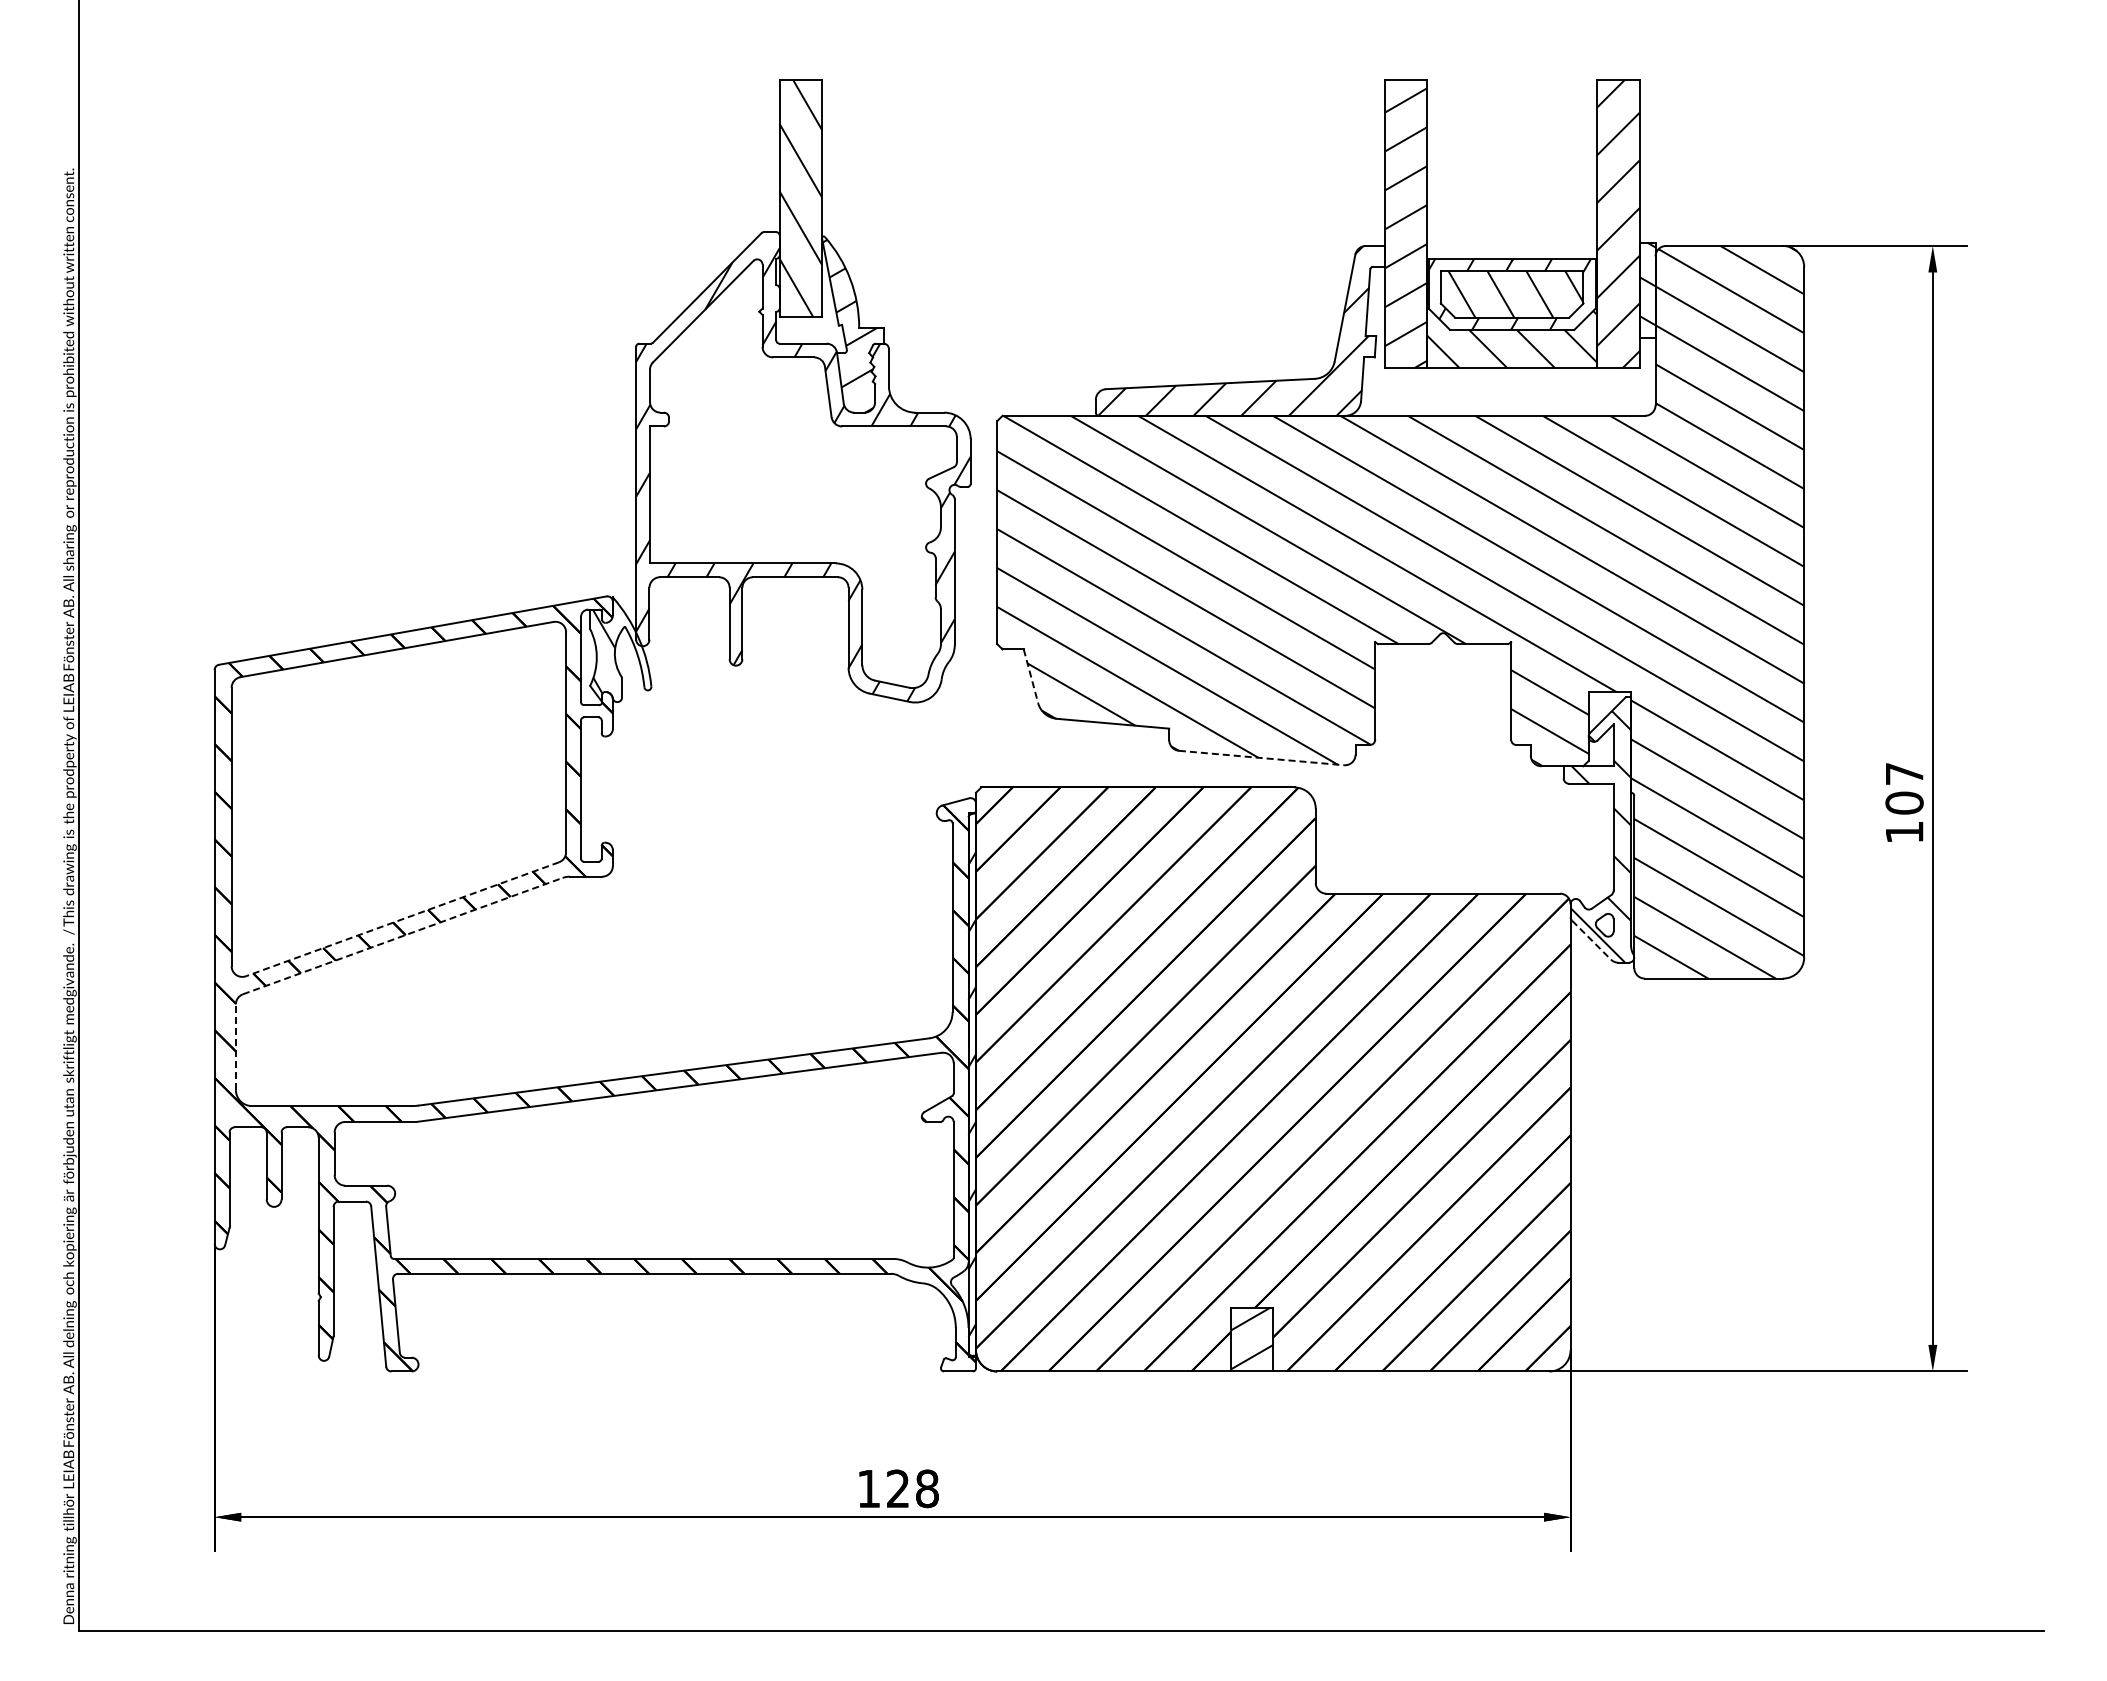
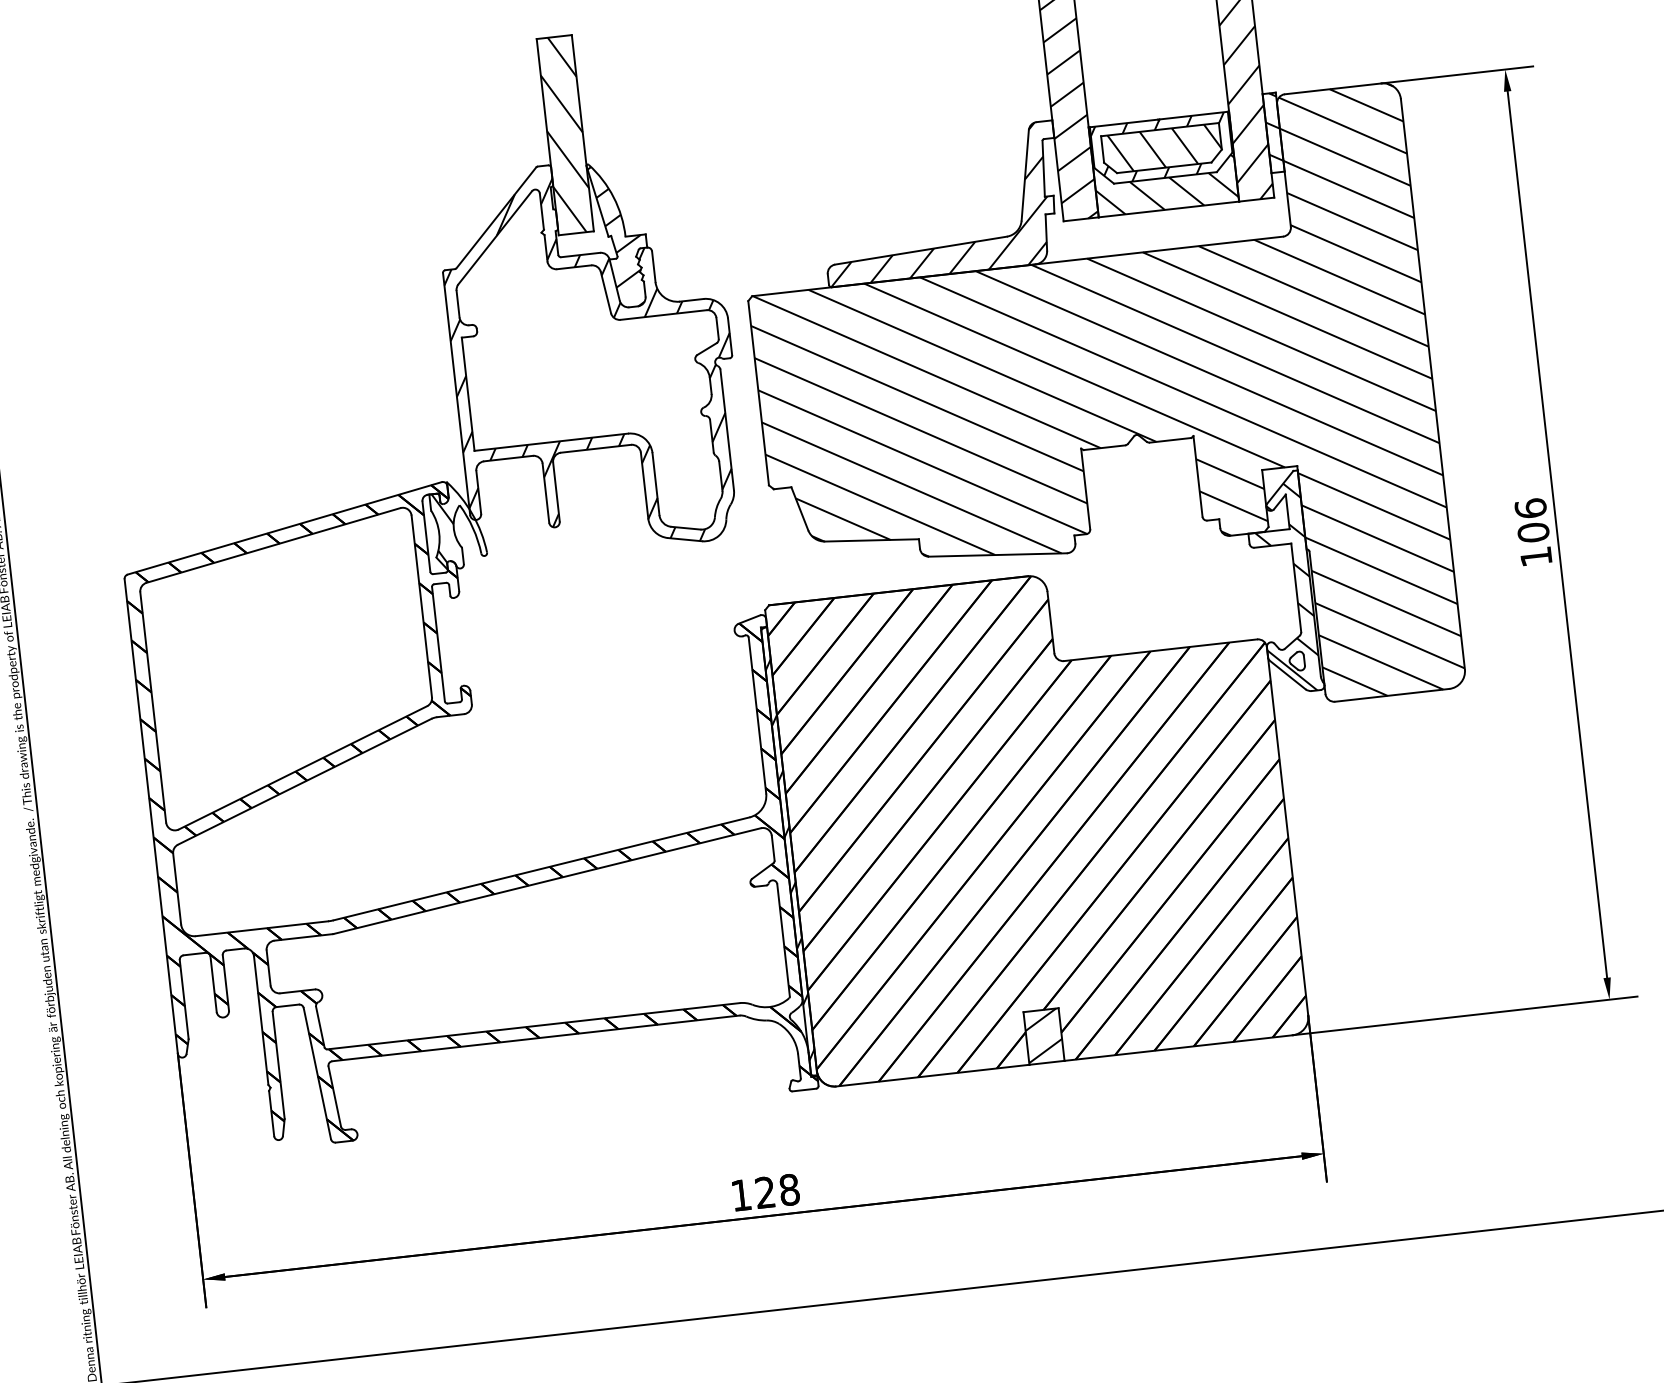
line: (1030, 676) -> (799, 509), dashed -> solid
line: (1261, 758) -> (997, 555), dashed -> solid
text: (1904, 773) -> (1530, 508), 107 -> 106
line: (402, 919) -> (302, 768), dashed -> solid
line: (403, 935) -> (305, 781), dashed -> solid
line: (1591, 940) -> (1287, 675), dashed -> solid
line: (235, 1047) -> (176, 889), dashed -> solid

